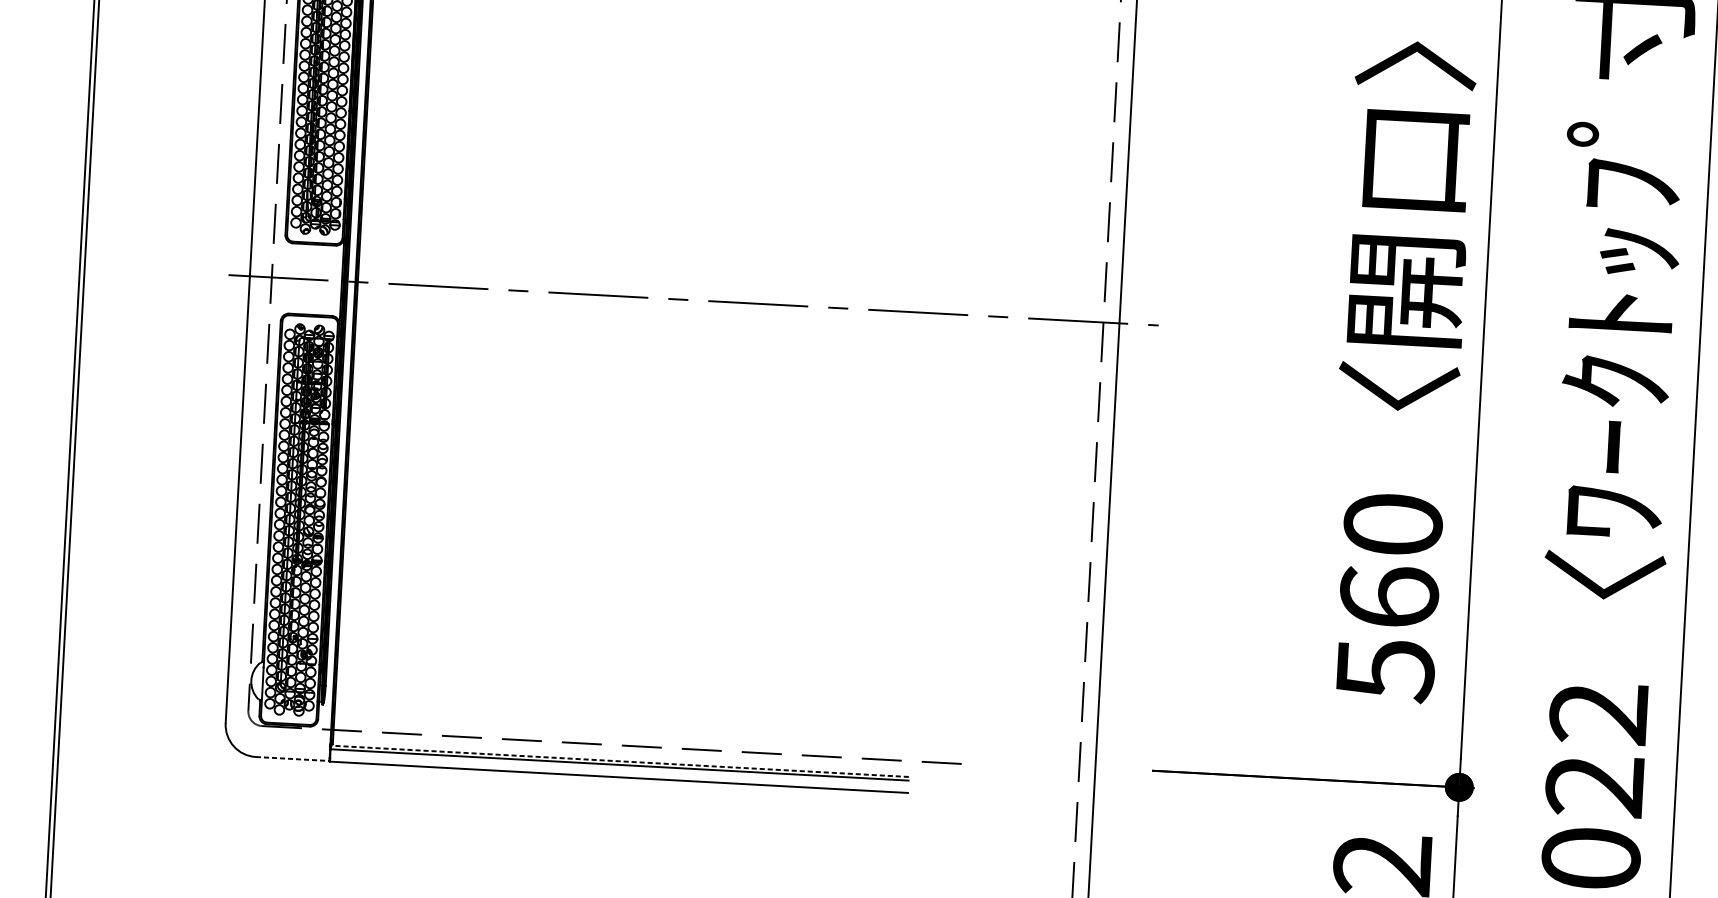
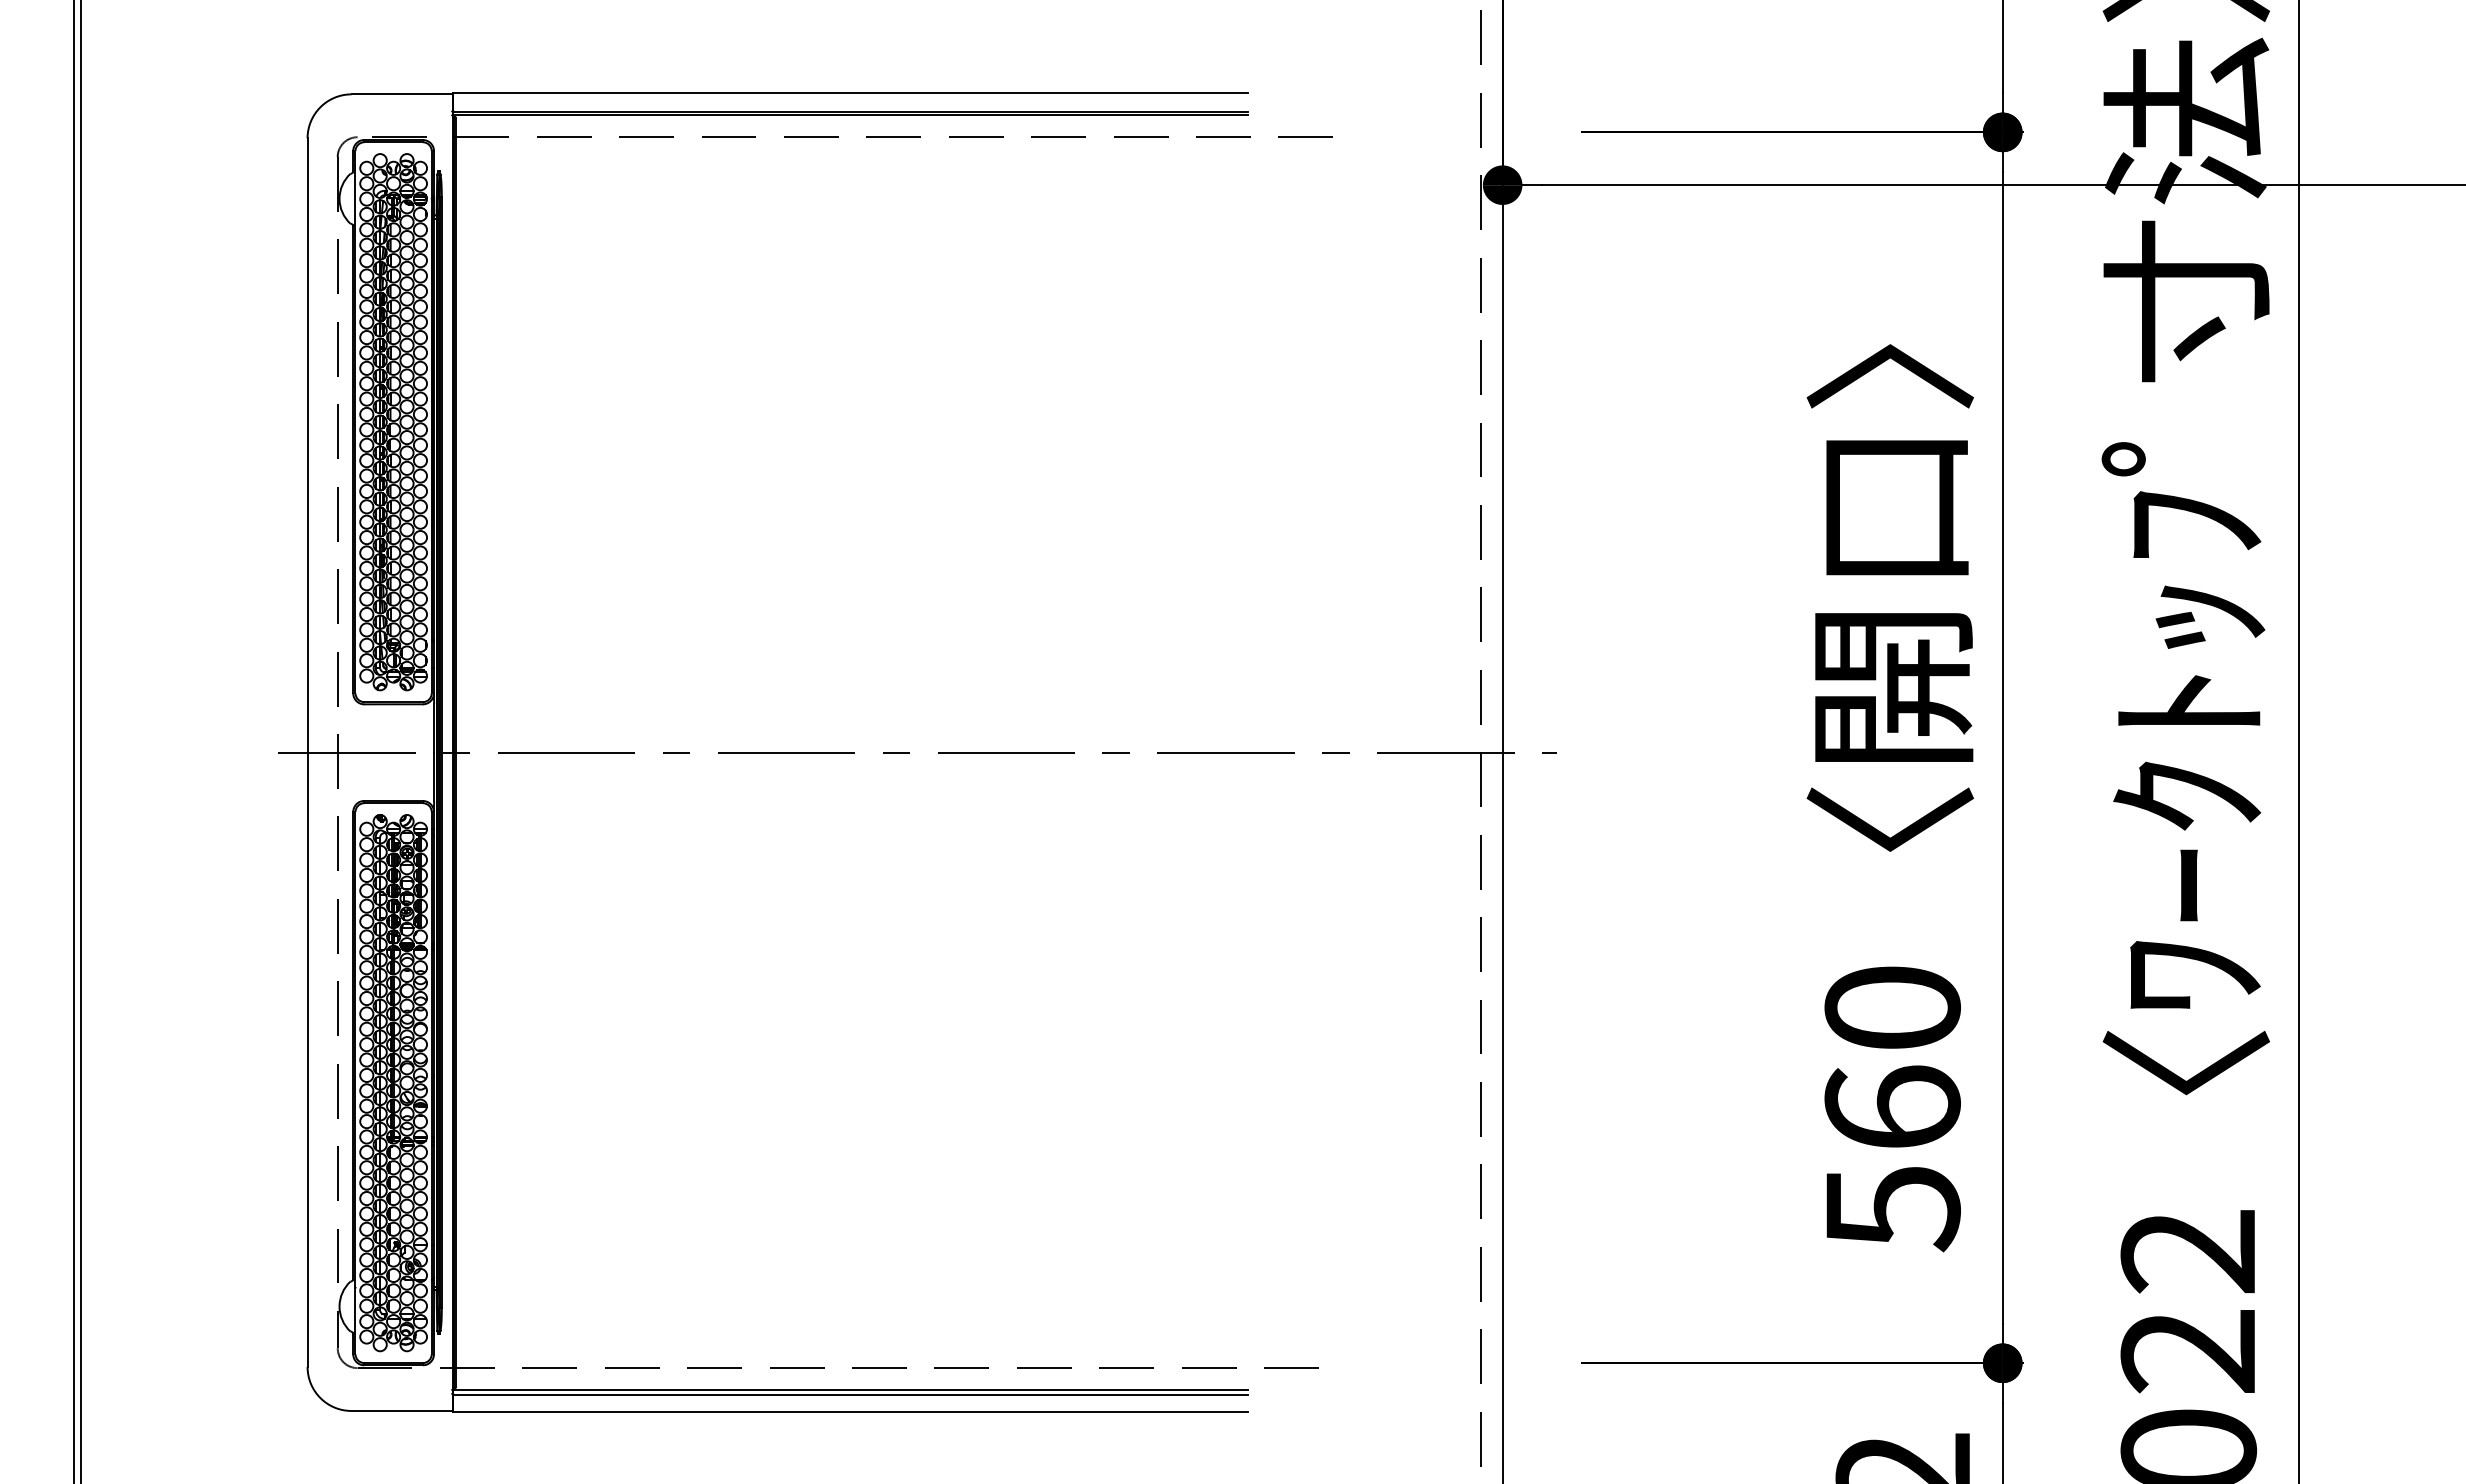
line: (293, 758) -> (402, 1410), dashed -> solid
line: (619, 761) -> (849, 1389), dashed -> solid

